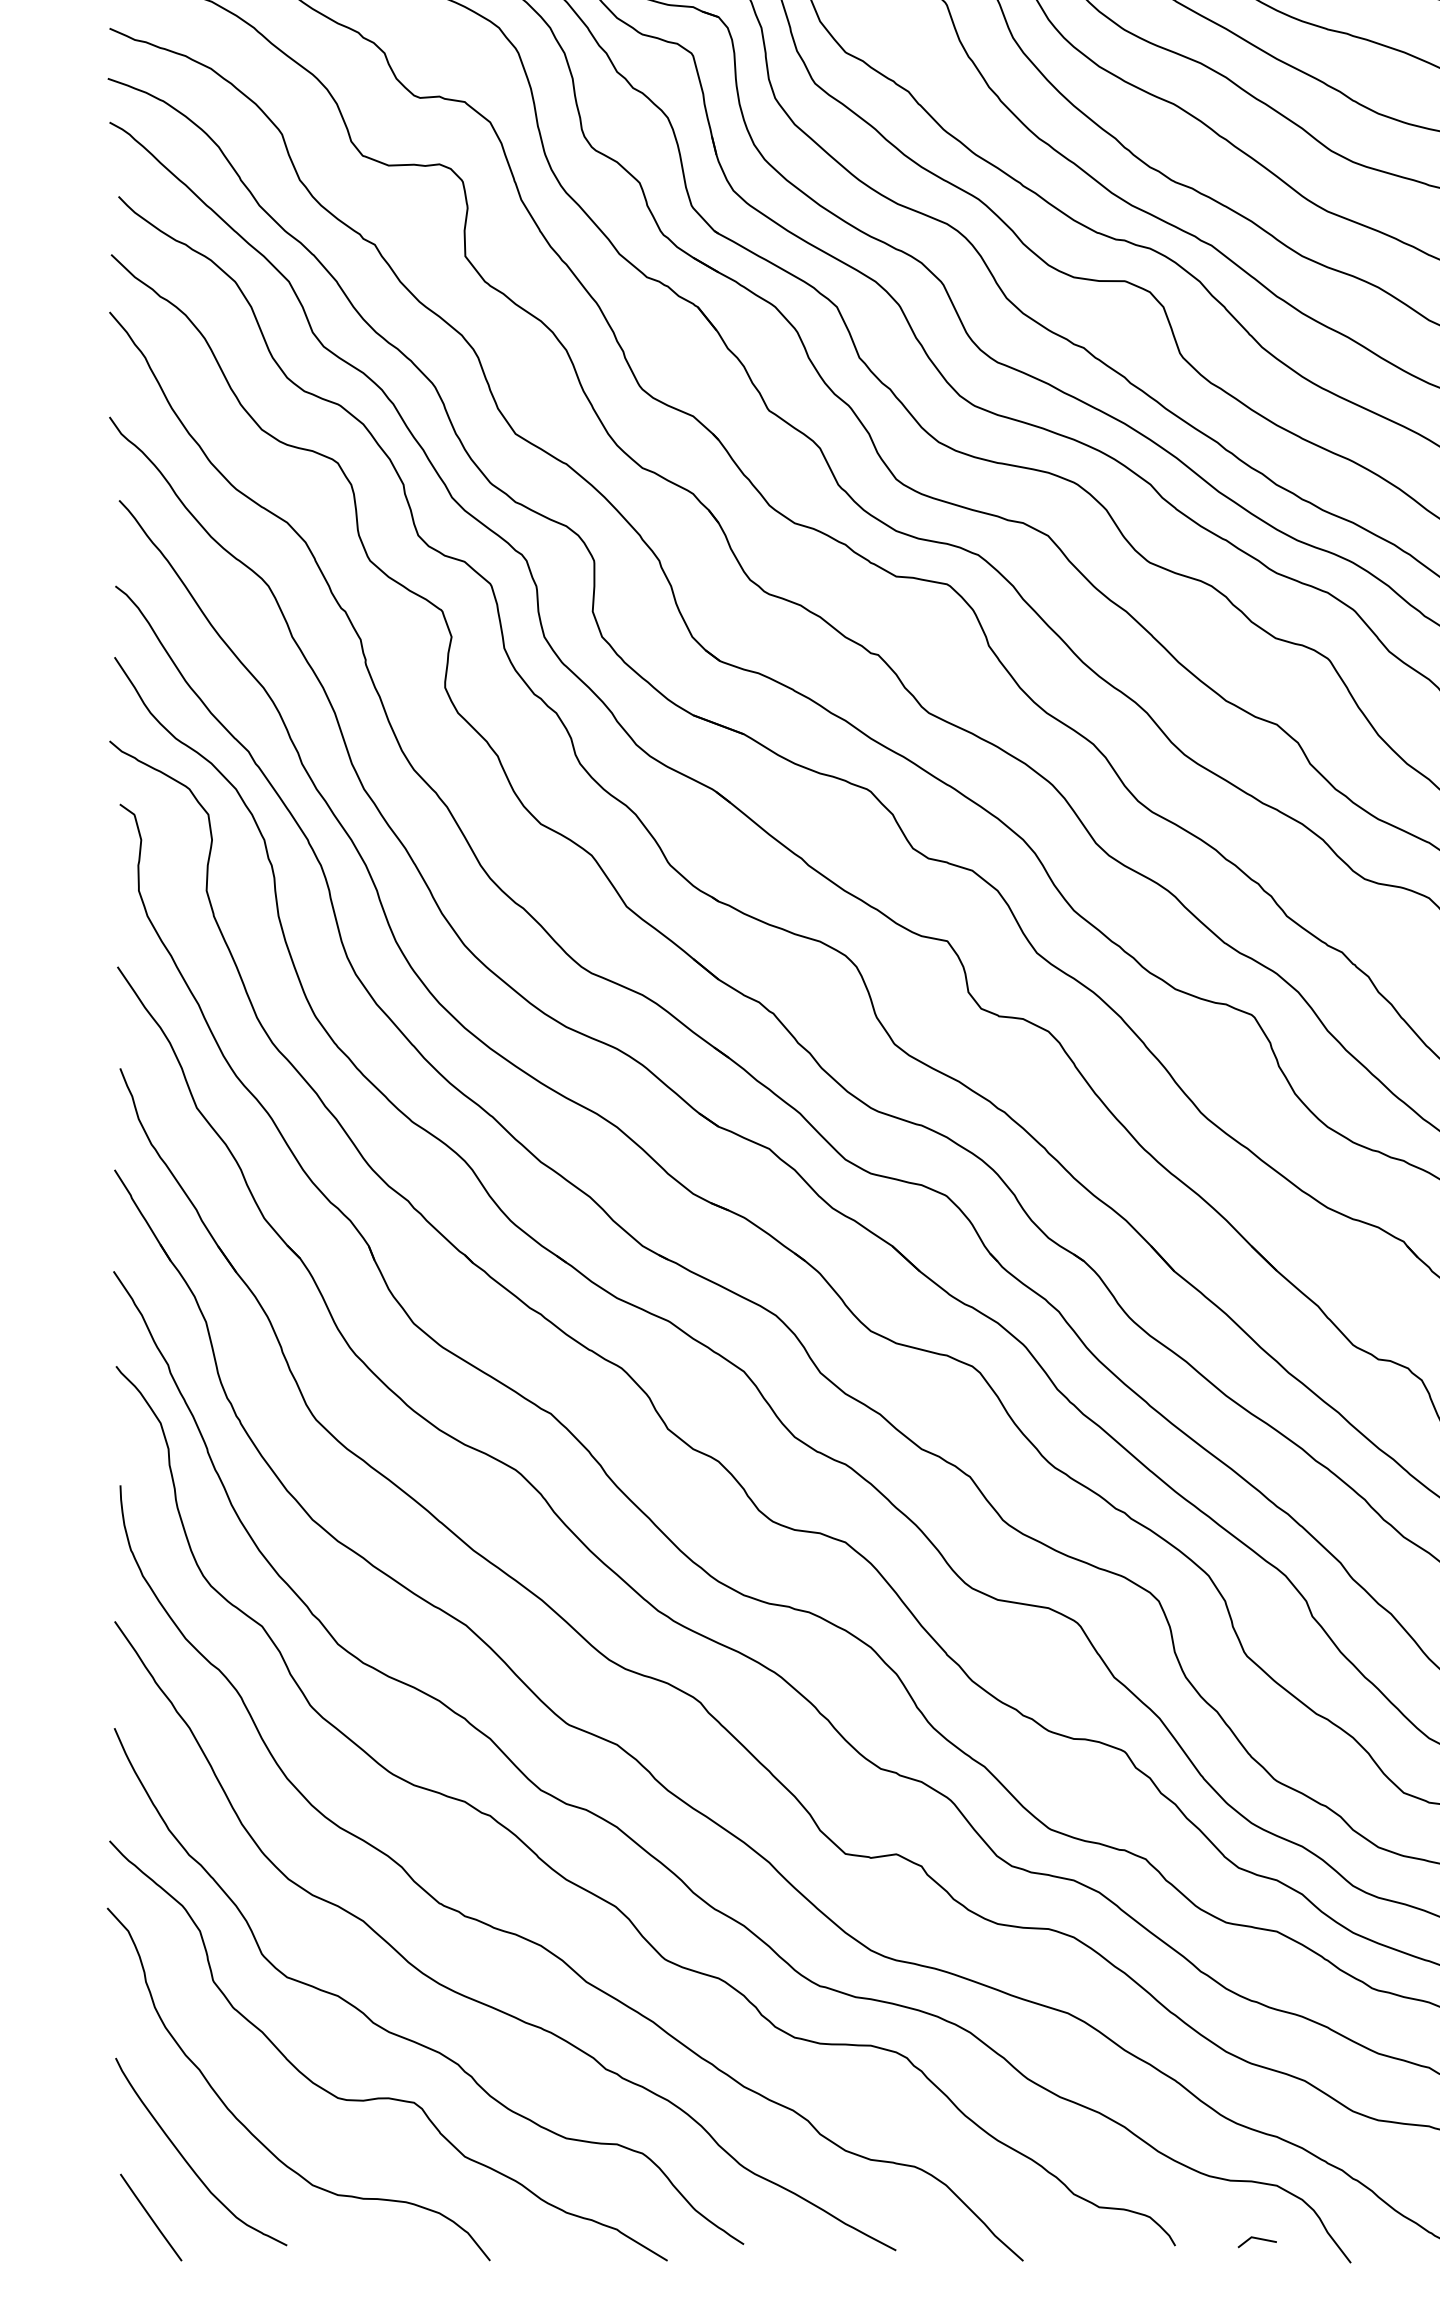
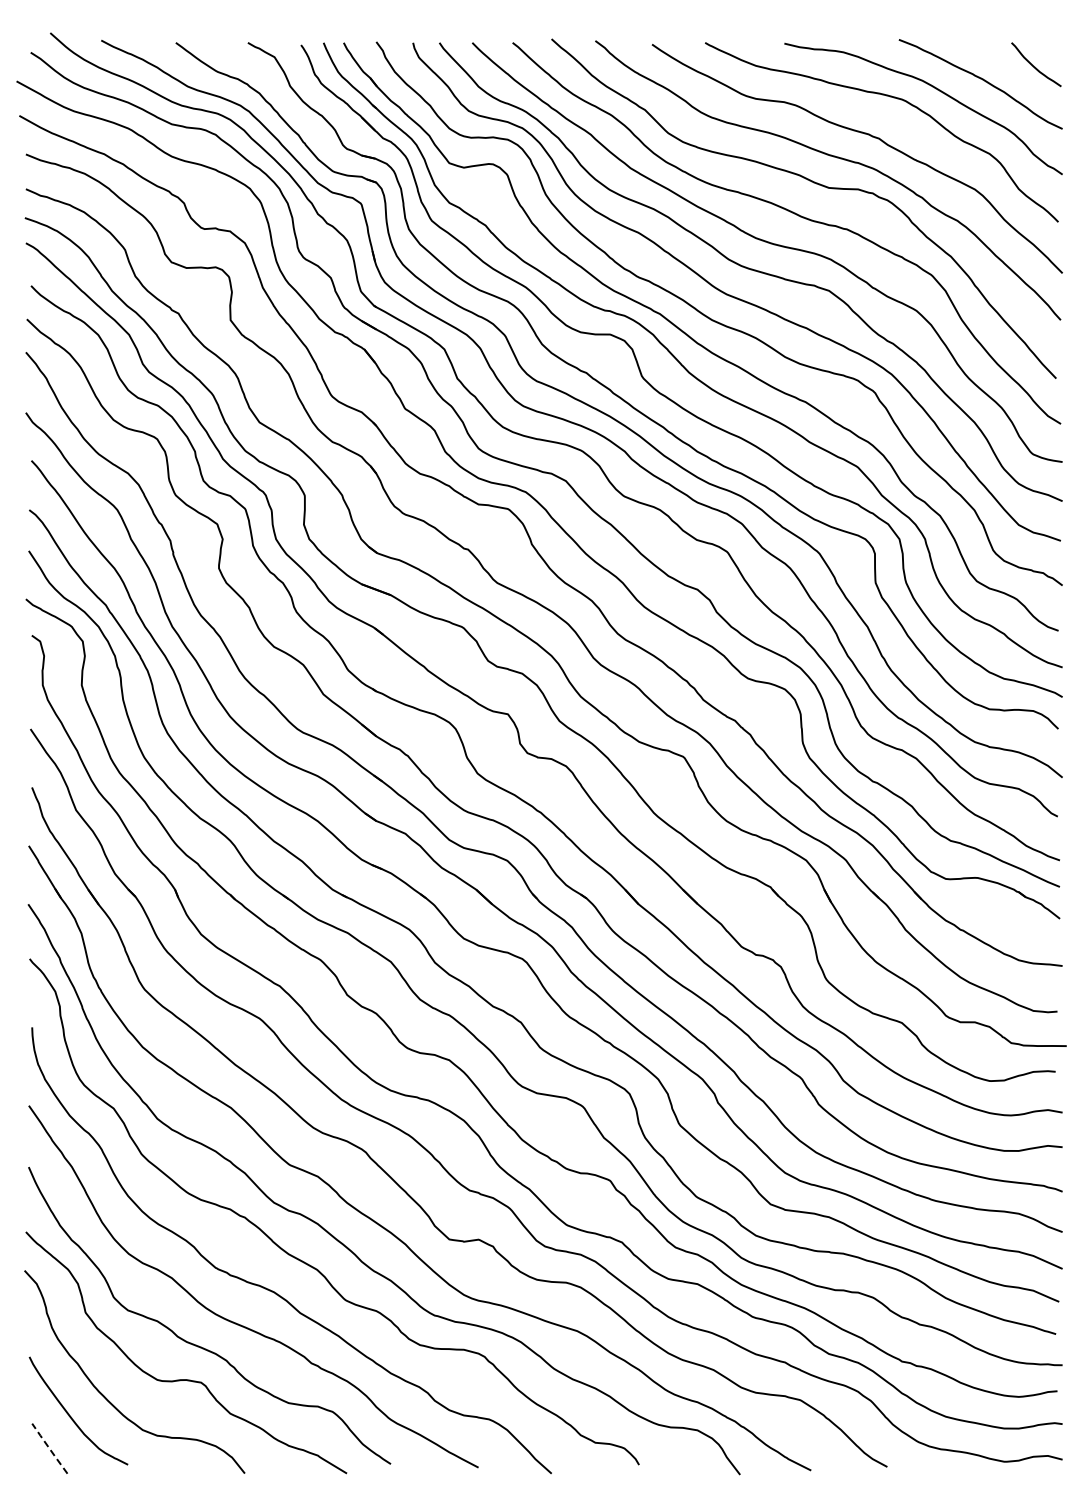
line: (150, 2217) -> (49, 1448), solid -> dashed
line: (1257, 2239) -> (686, 1461), removed

